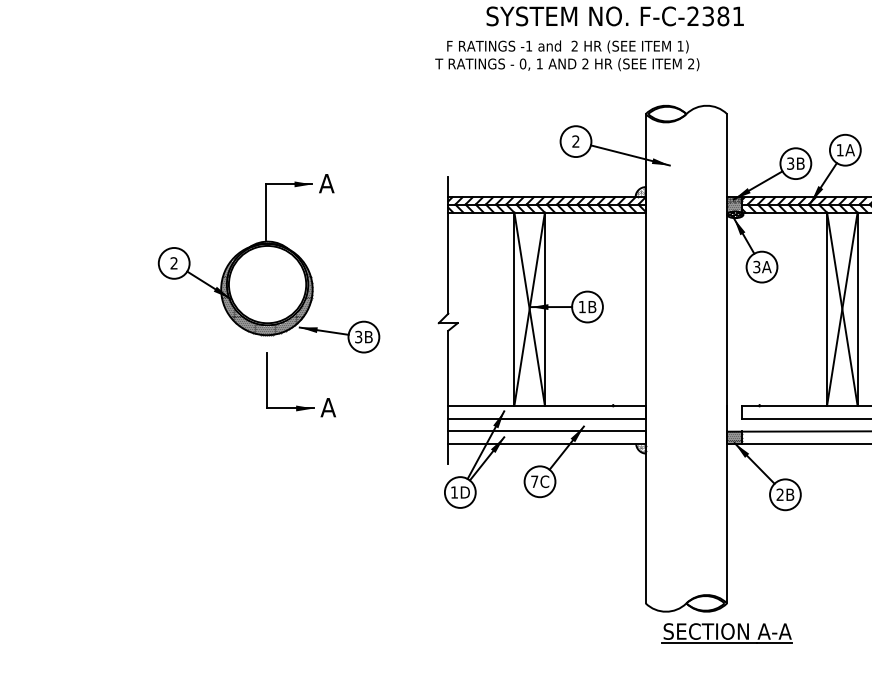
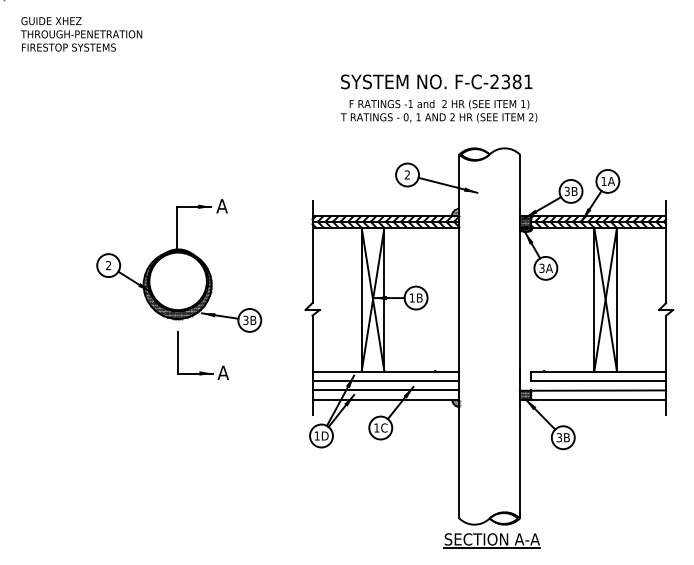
text: (566, 54) -> (438, 110), moved
text: (534, 481) -> (376, 427), 7C -> 1C
text: (778, 495) -> (558, 438), 2B -> 3B
part: (726, 632) -> (491, 540), moved

